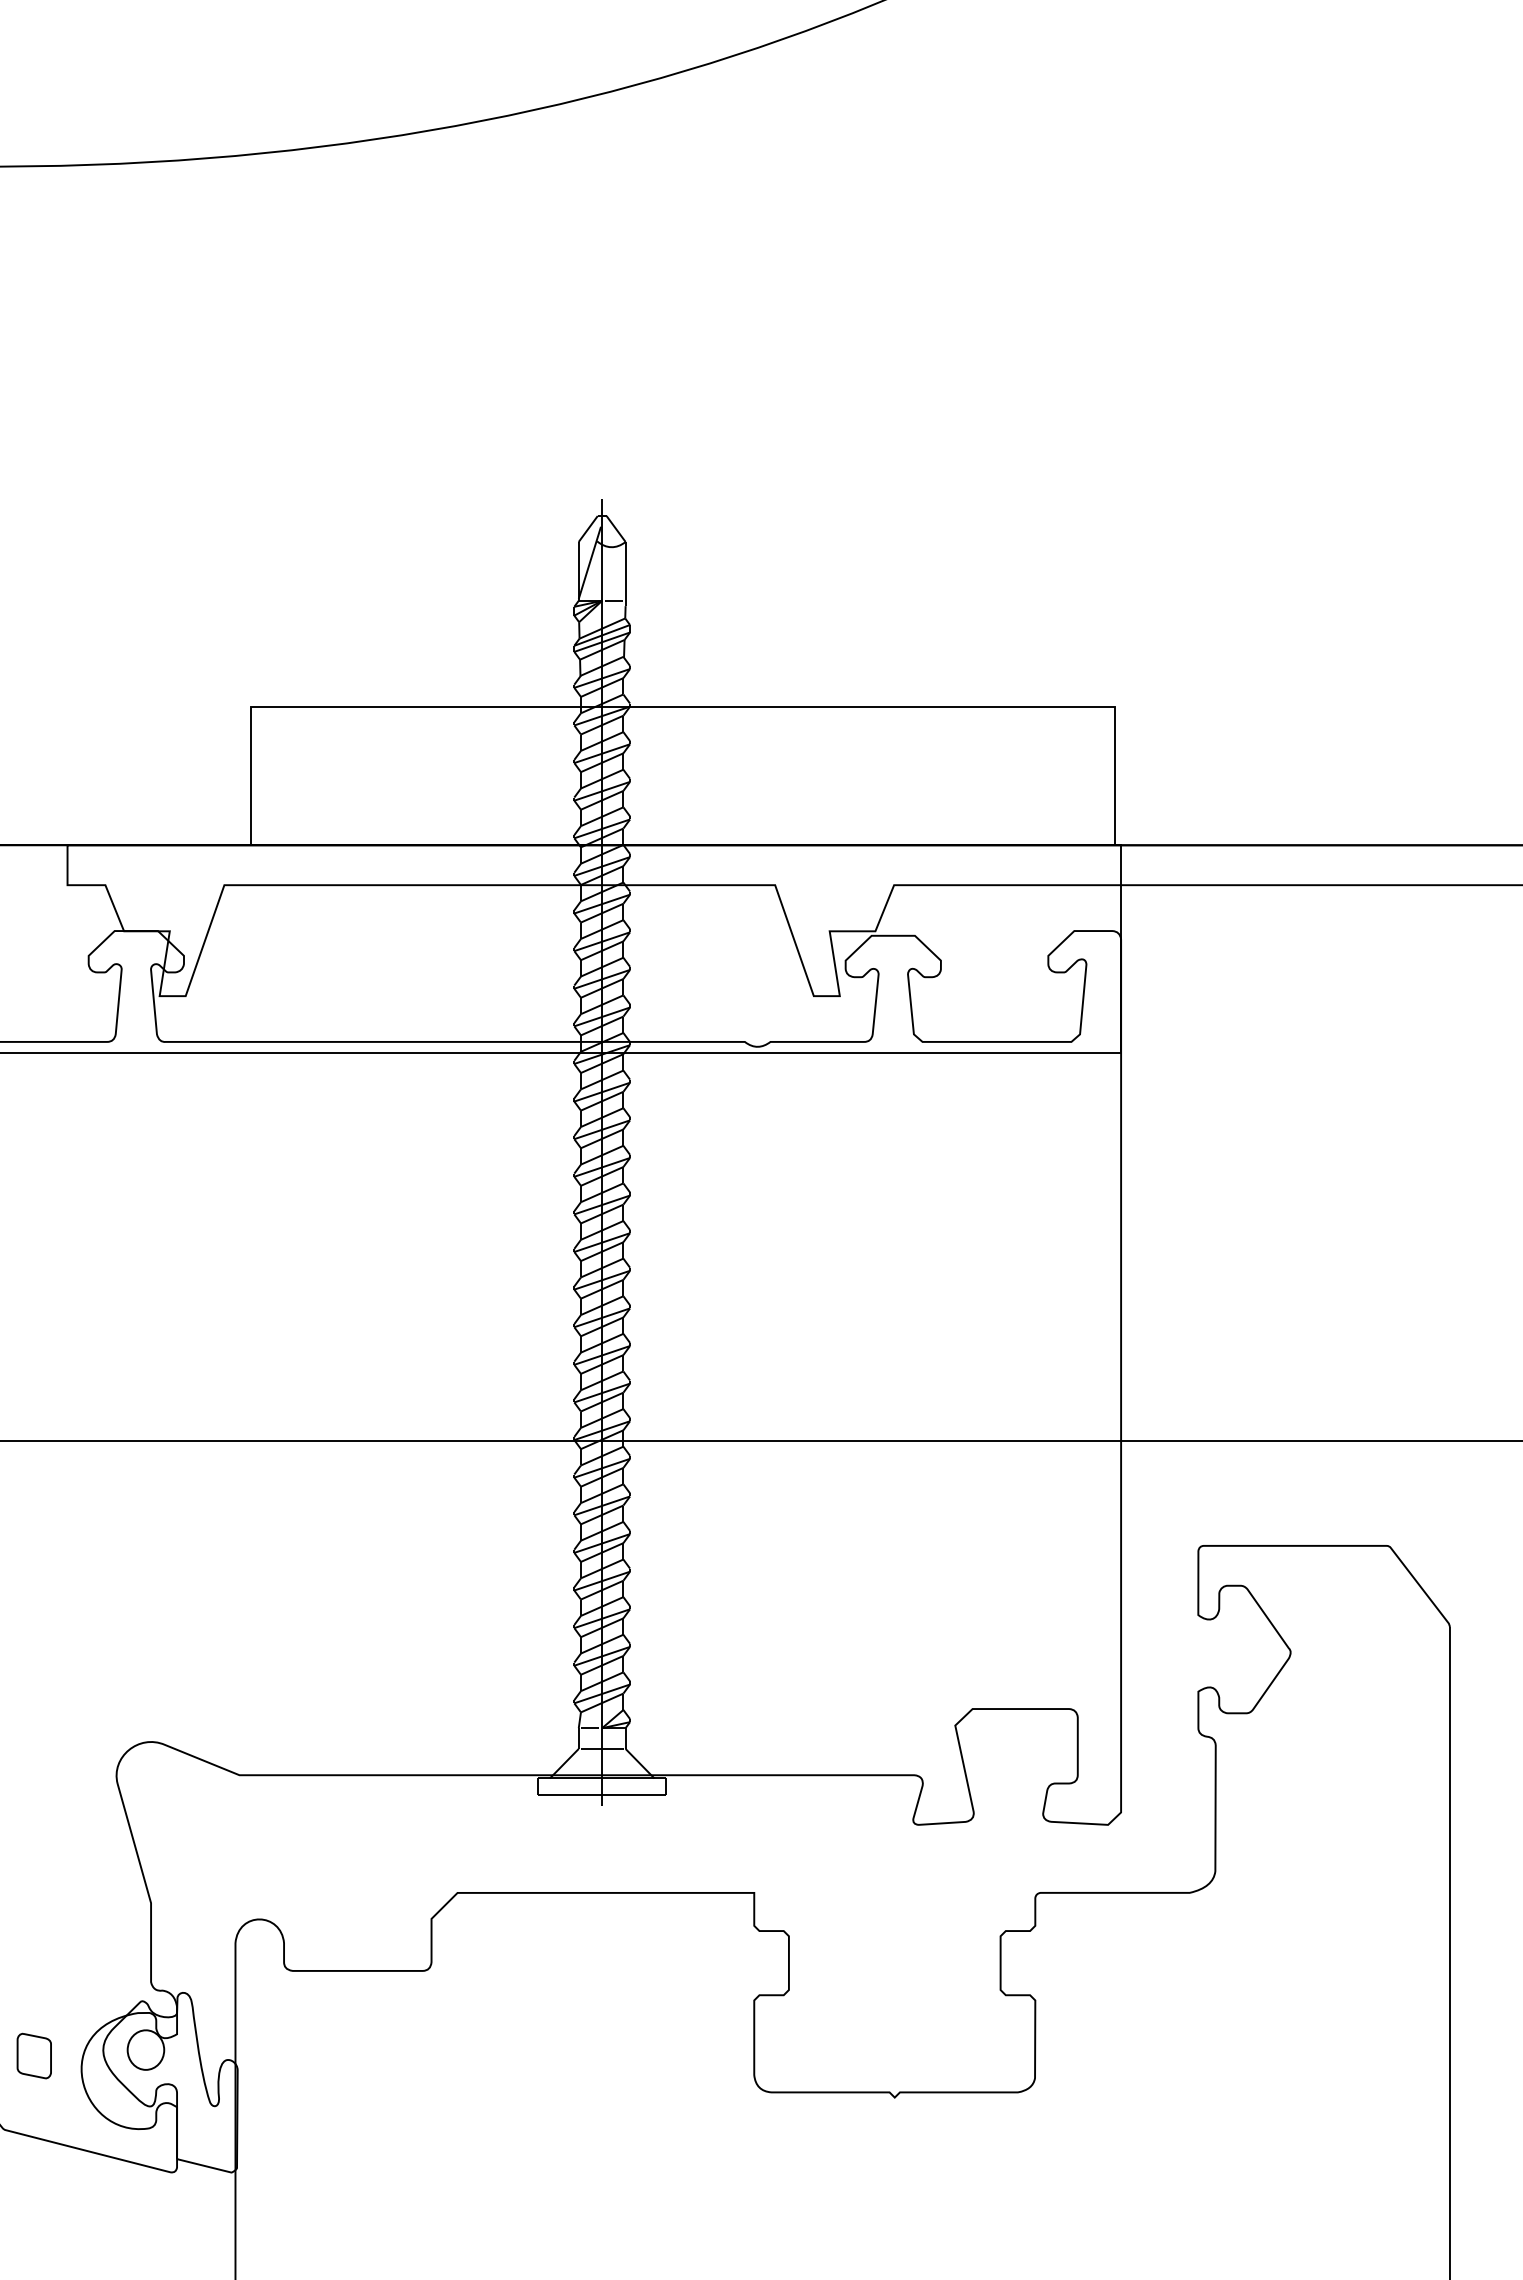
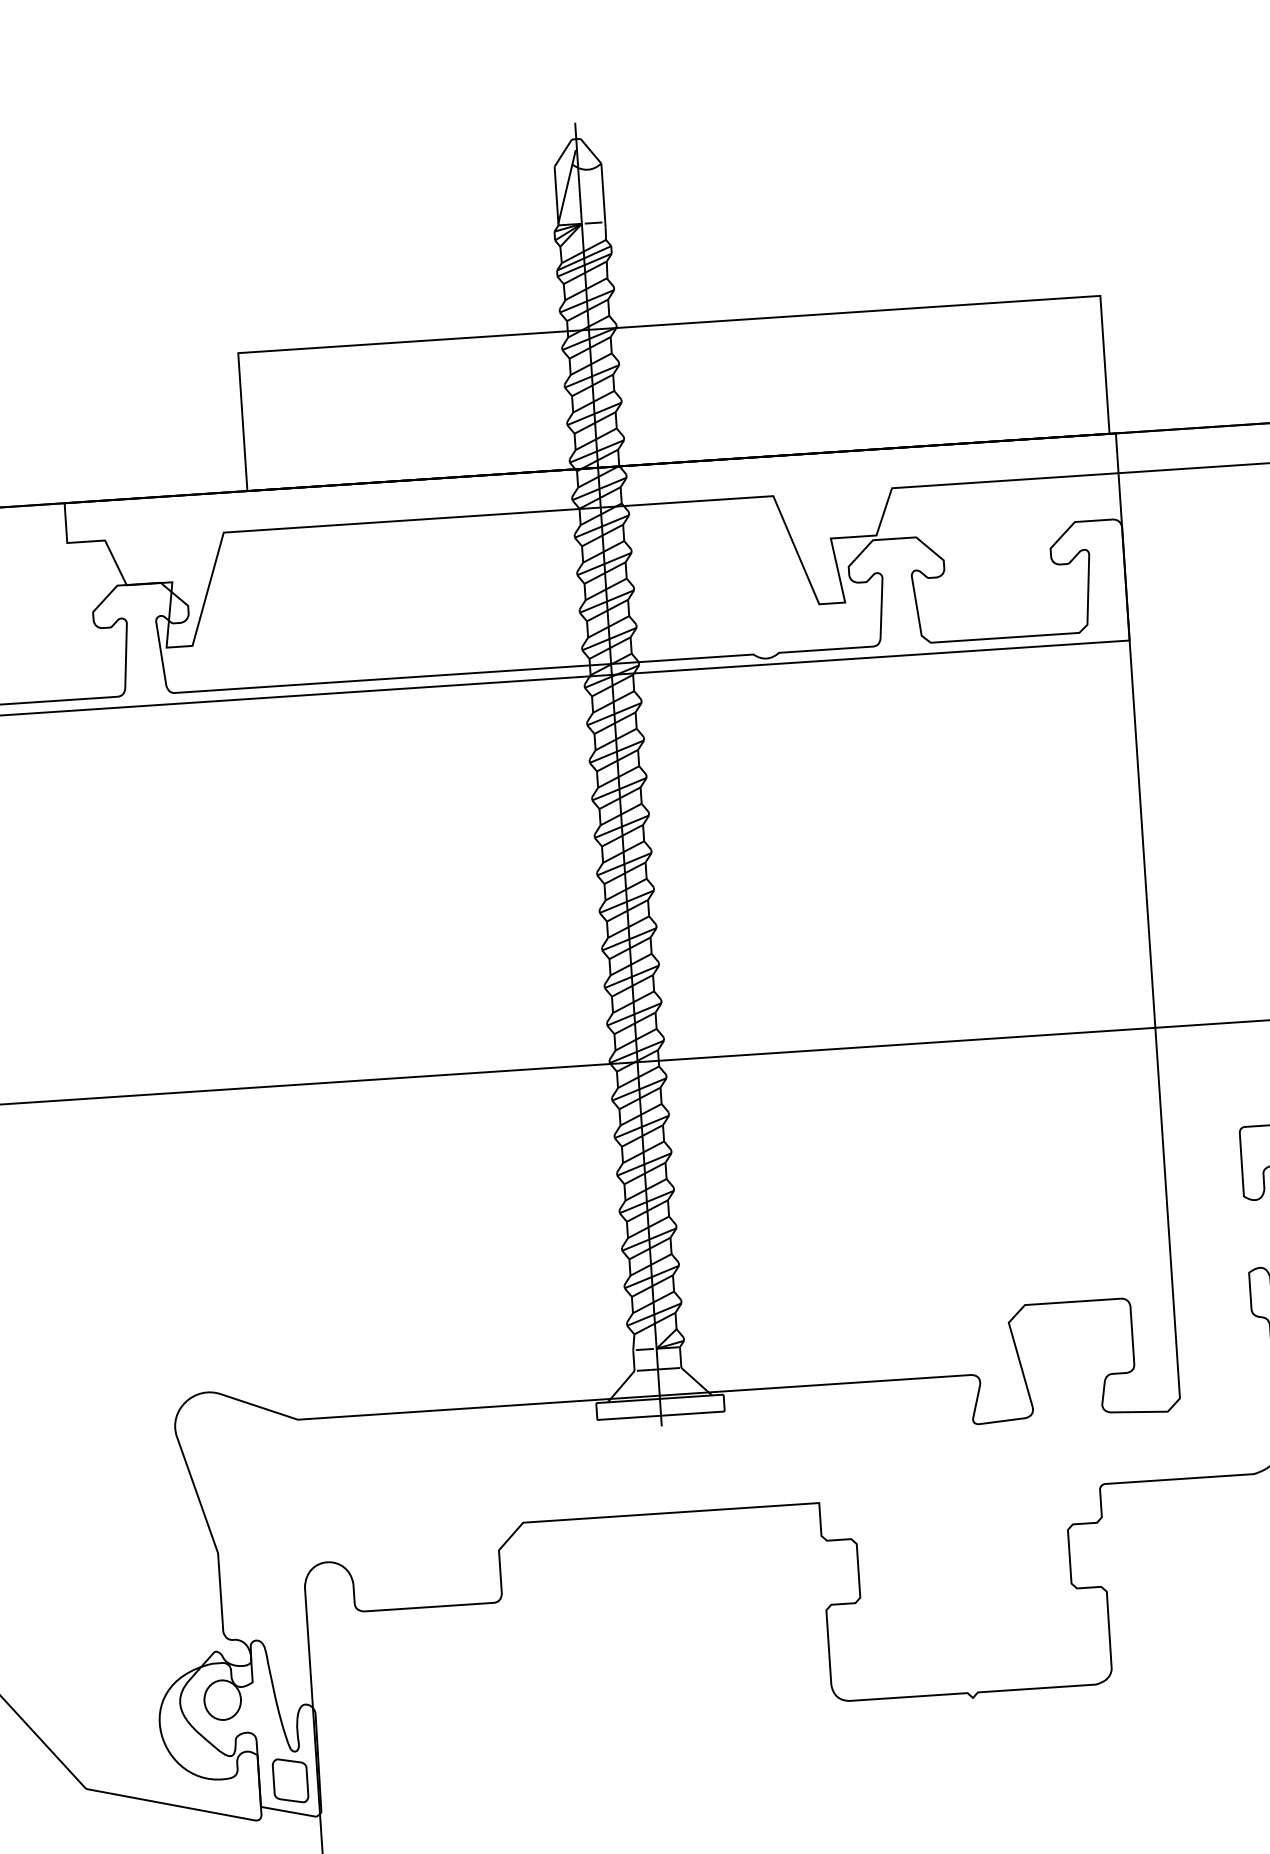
part: (33, 2055) -> (289, 1780), moved

